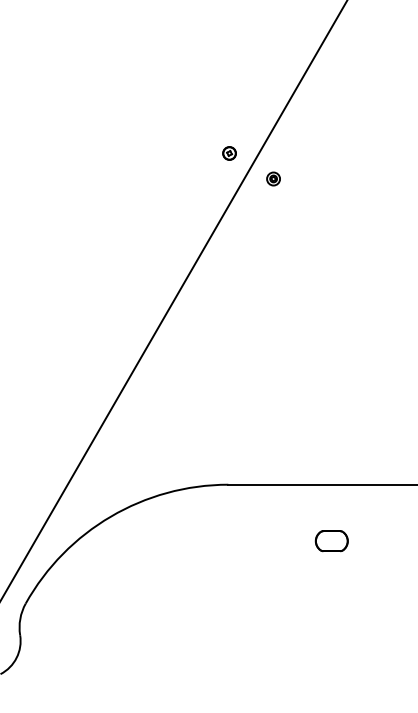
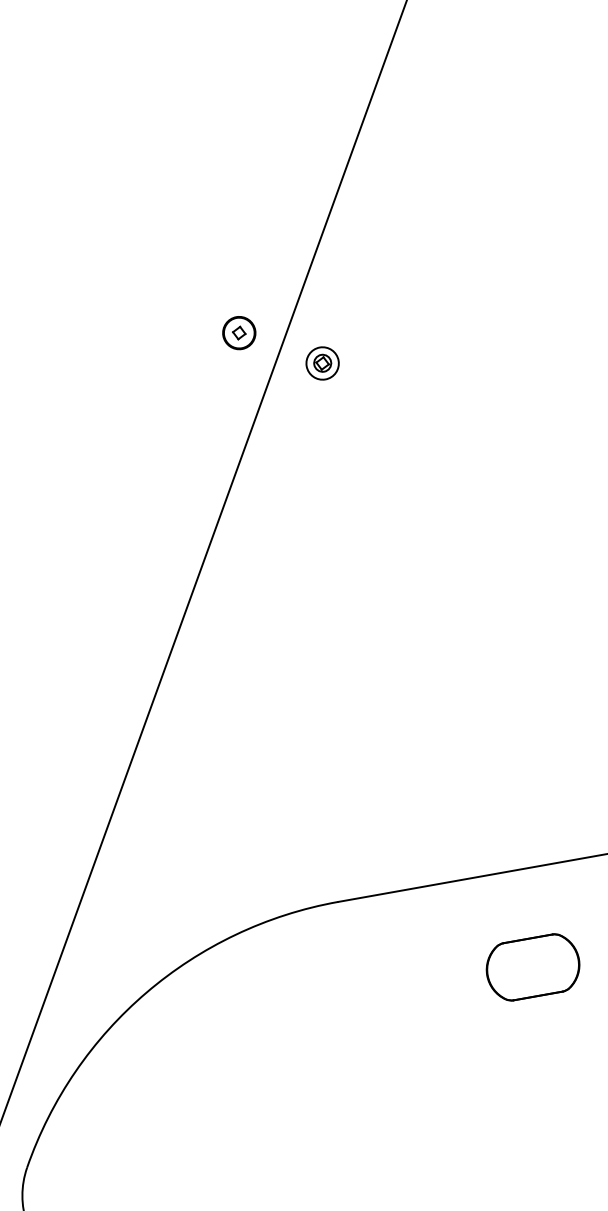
part: (229, 153) -> (239, 333), size x1.43
part: (273, 178) -> (322, 362), size x1.43
part: (331, 540) -> (532, 966), size x1.67

